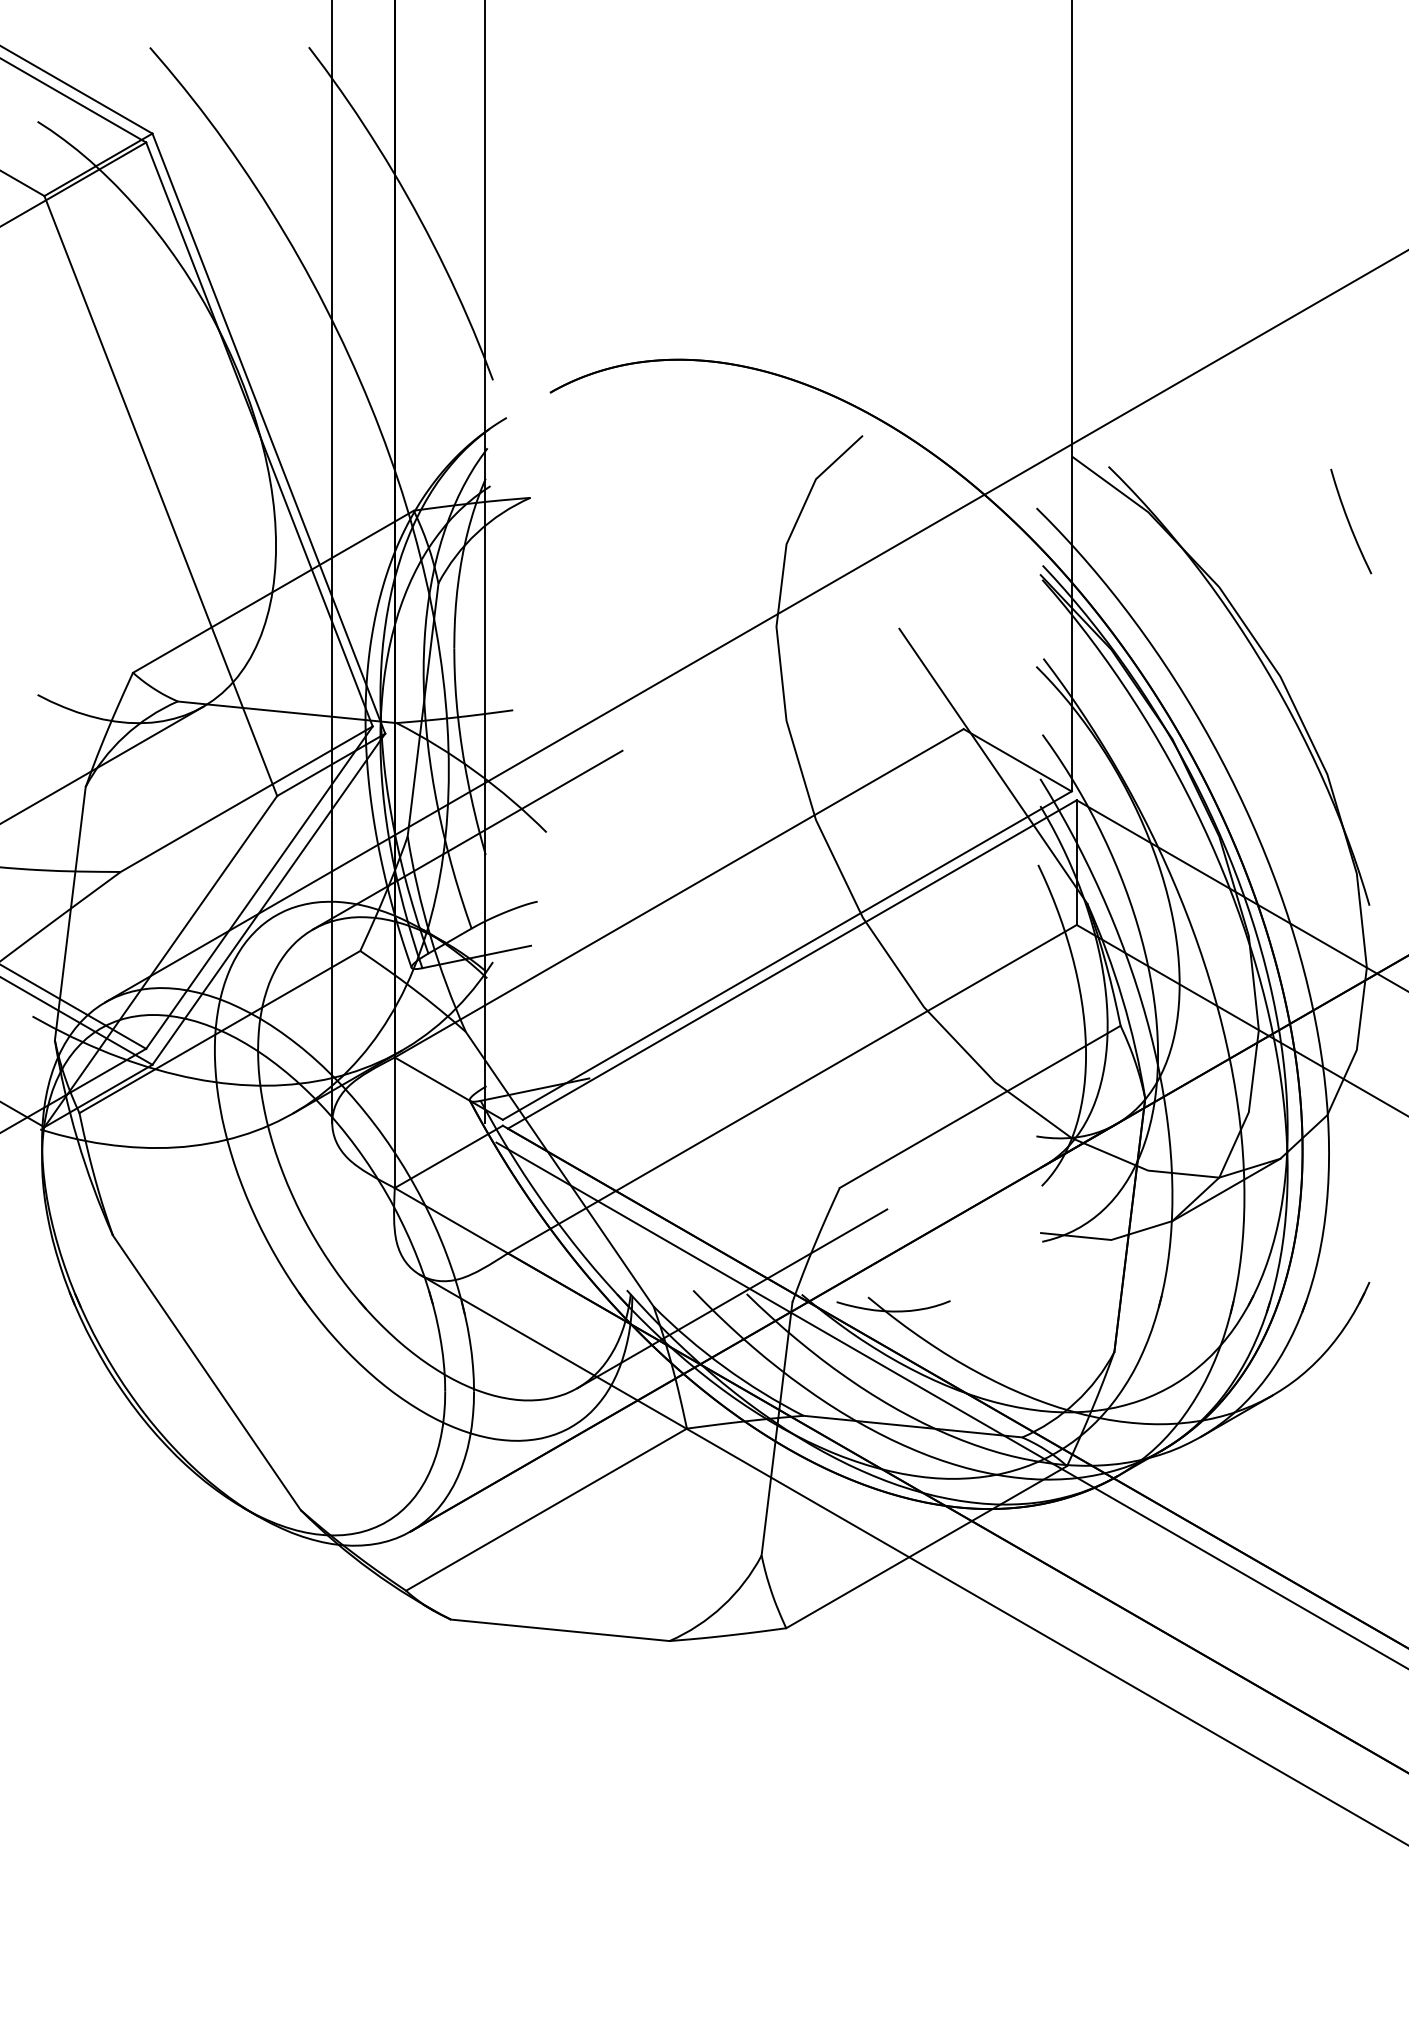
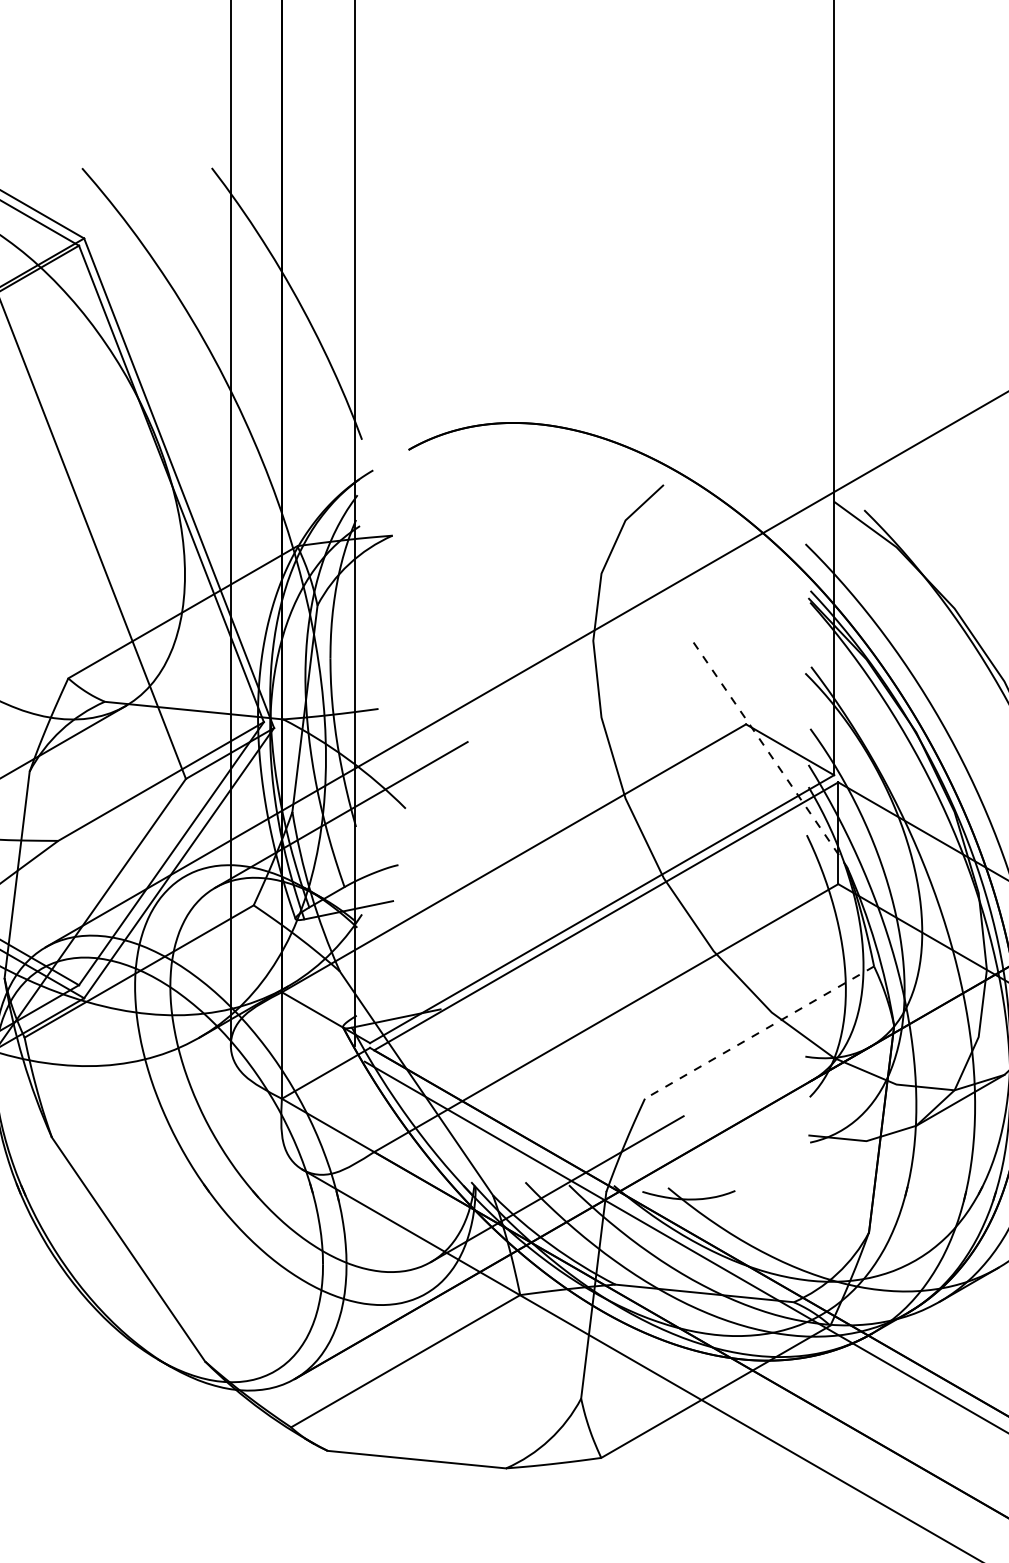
line: (993, 766) -> (770, 754), solid -> dashed
line: (979, 1107) -> (758, 1033), solid -> dashed

